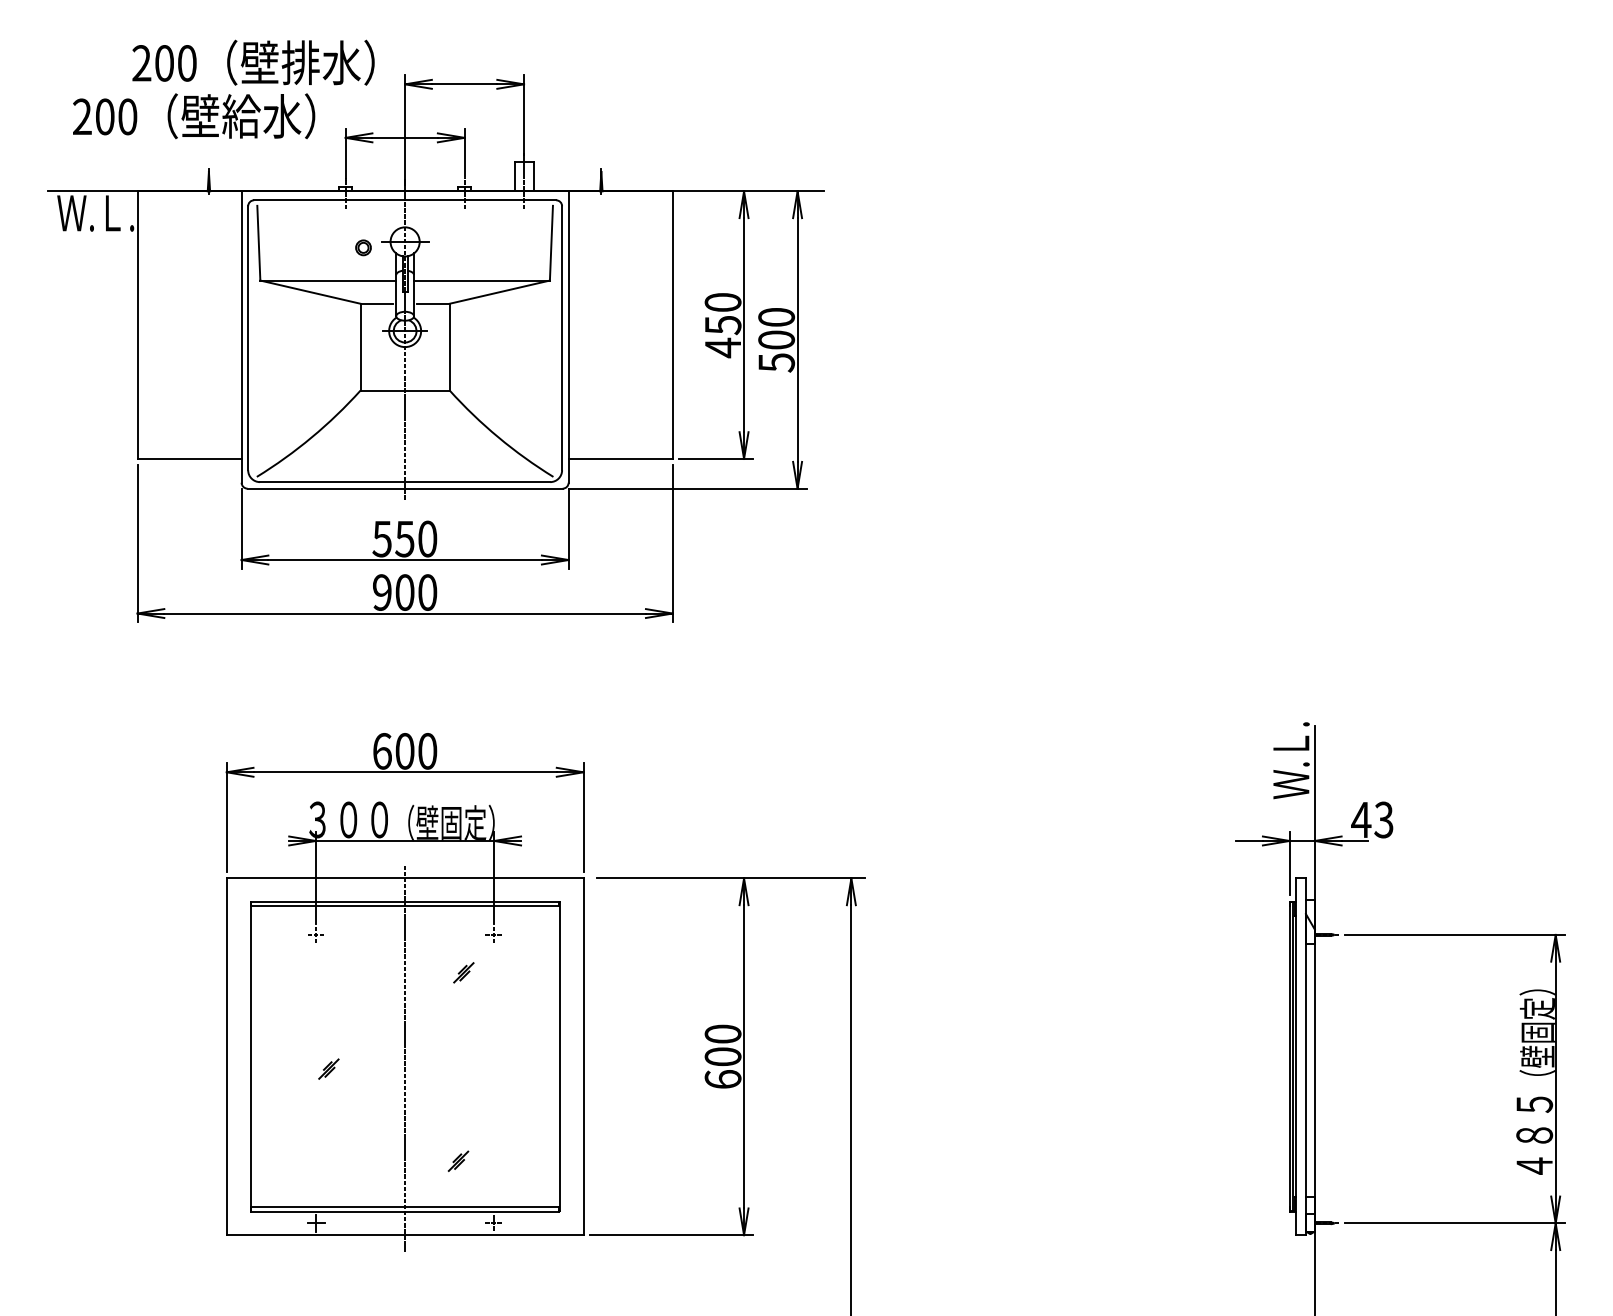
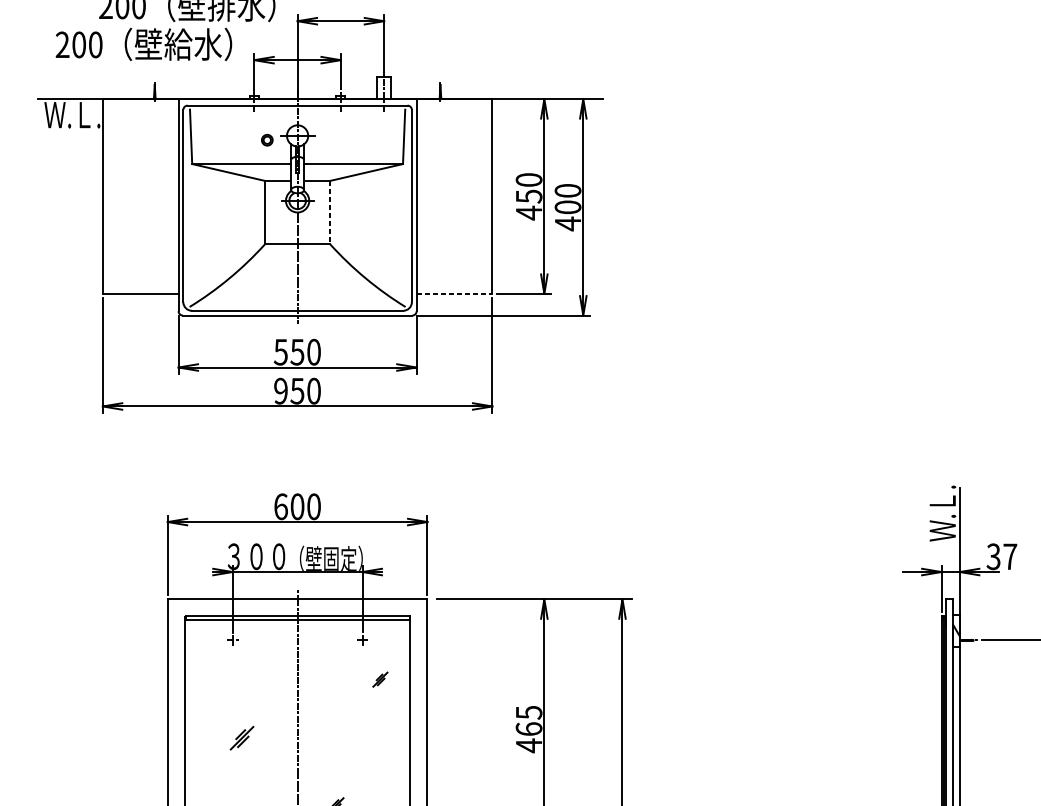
line: (449, 347) -> (329, 212), solid -> dashed
text: (776, 362) -> (567, 223), 500 -> 400
line: (621, 458) -> (455, 293), solid -> dashed
text: (404, 592) -> (297, 391), 900 -> 950
text: (1372, 819) -> (1001, 556), 43 -> 37
part: (463, 972) -> (380, 679), moved
text: (722, 1056) -> (528, 728), 600 -> 465
part: (328, 1068) -> (241, 737), size x1.6

